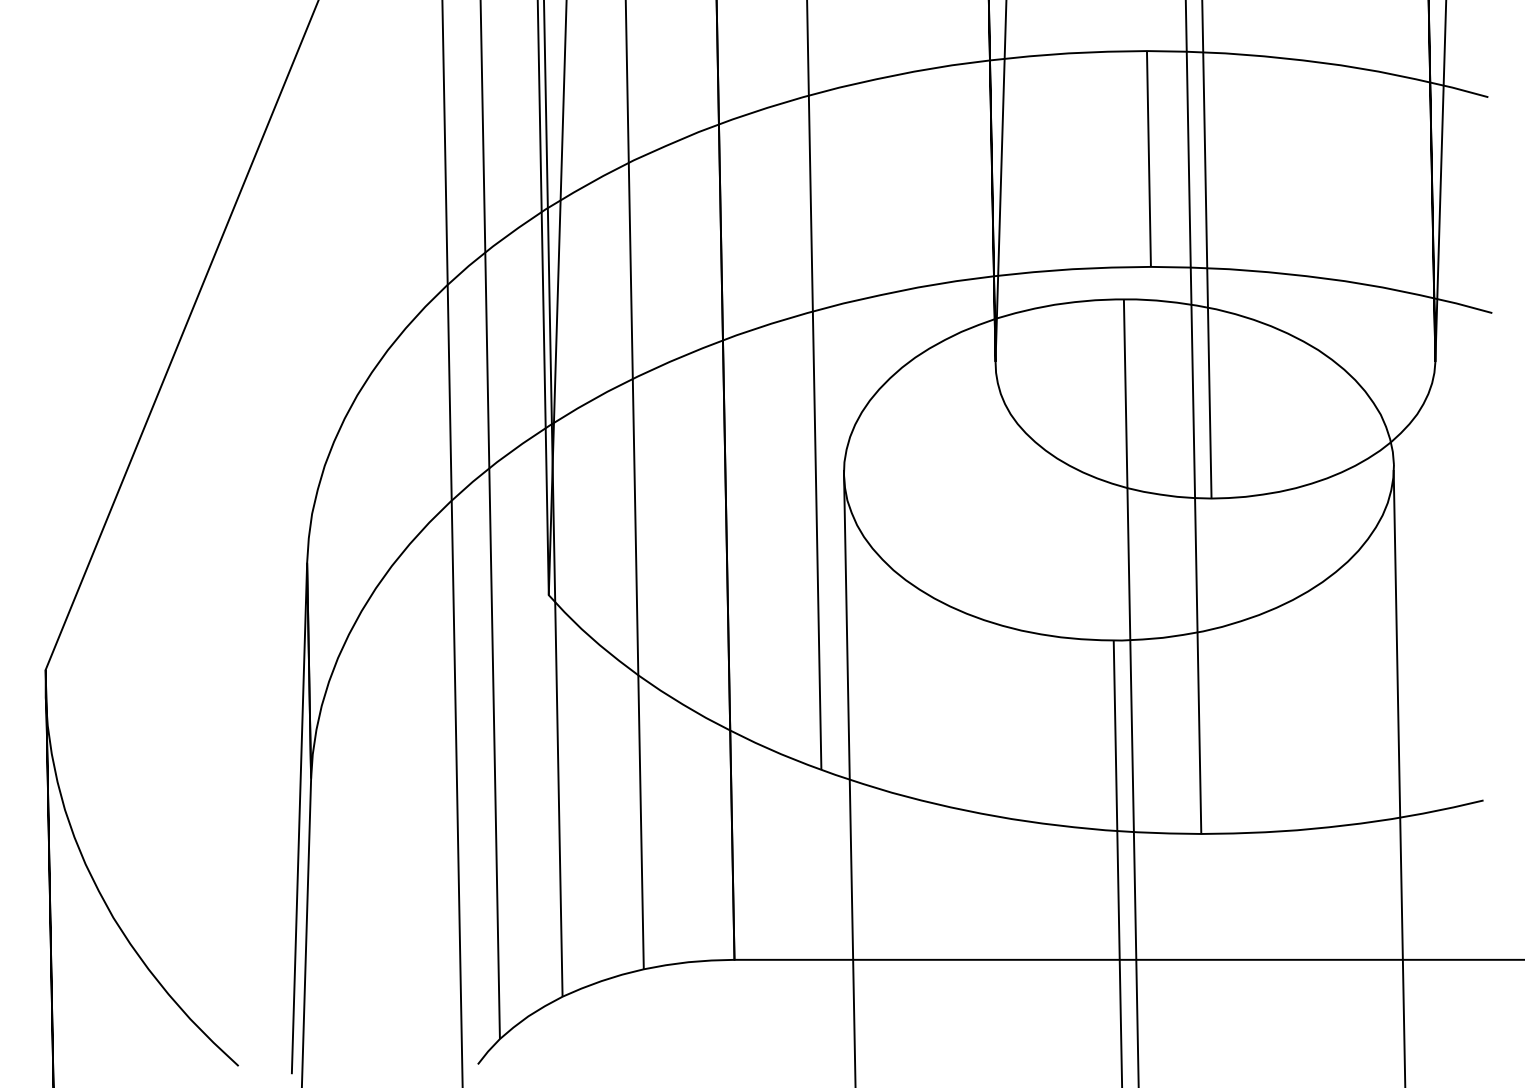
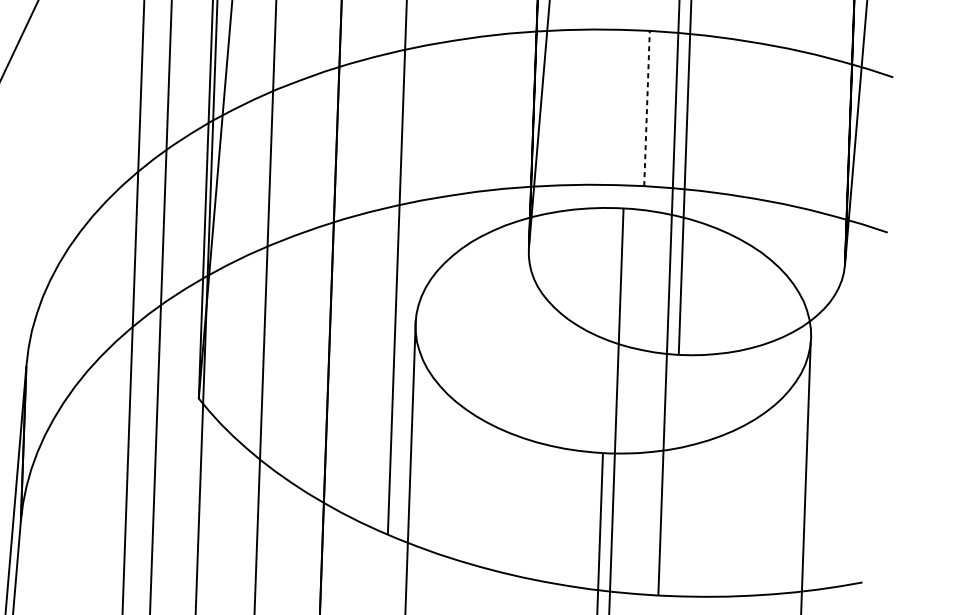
line: (1148, 158) -> (646, 108), solid -> dashed

